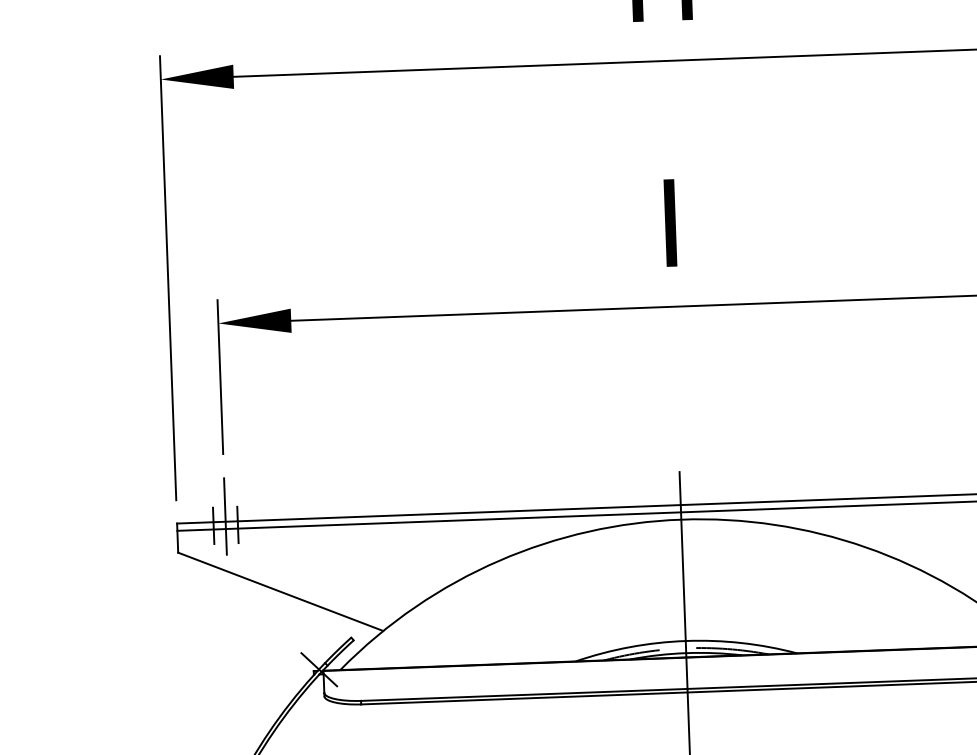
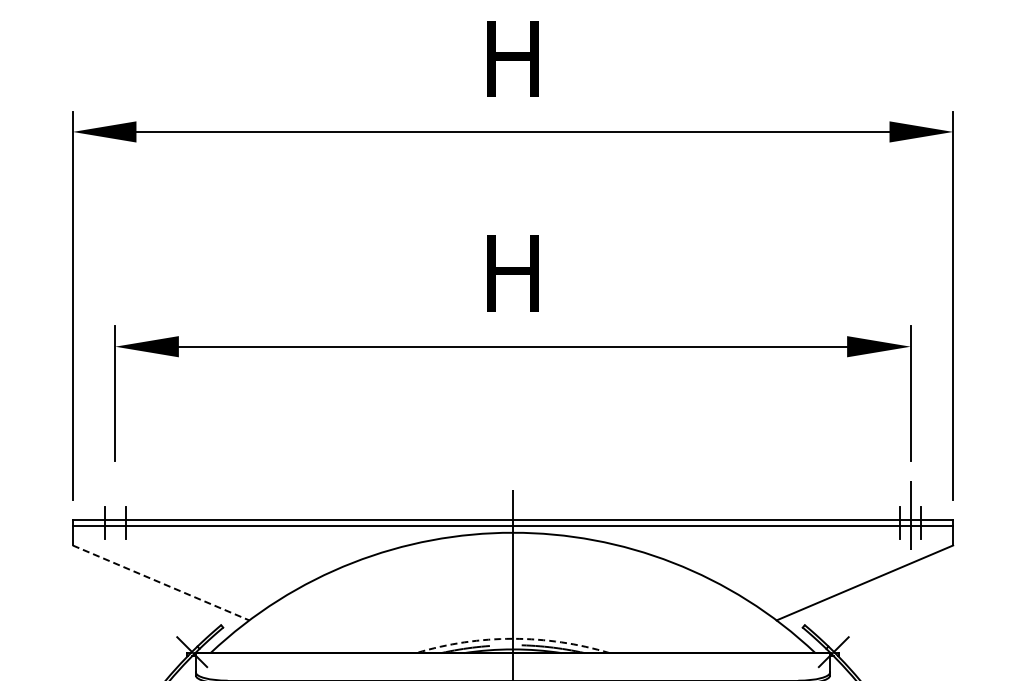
text: (669, 223) -> (512, 273), I -> H
line: (225, 516) -> (115, 515), removed
line: (281, 591) -> (161, 582), solid -> dashed
arc: (685, 640) -> (512, 638), solid -> dashed

